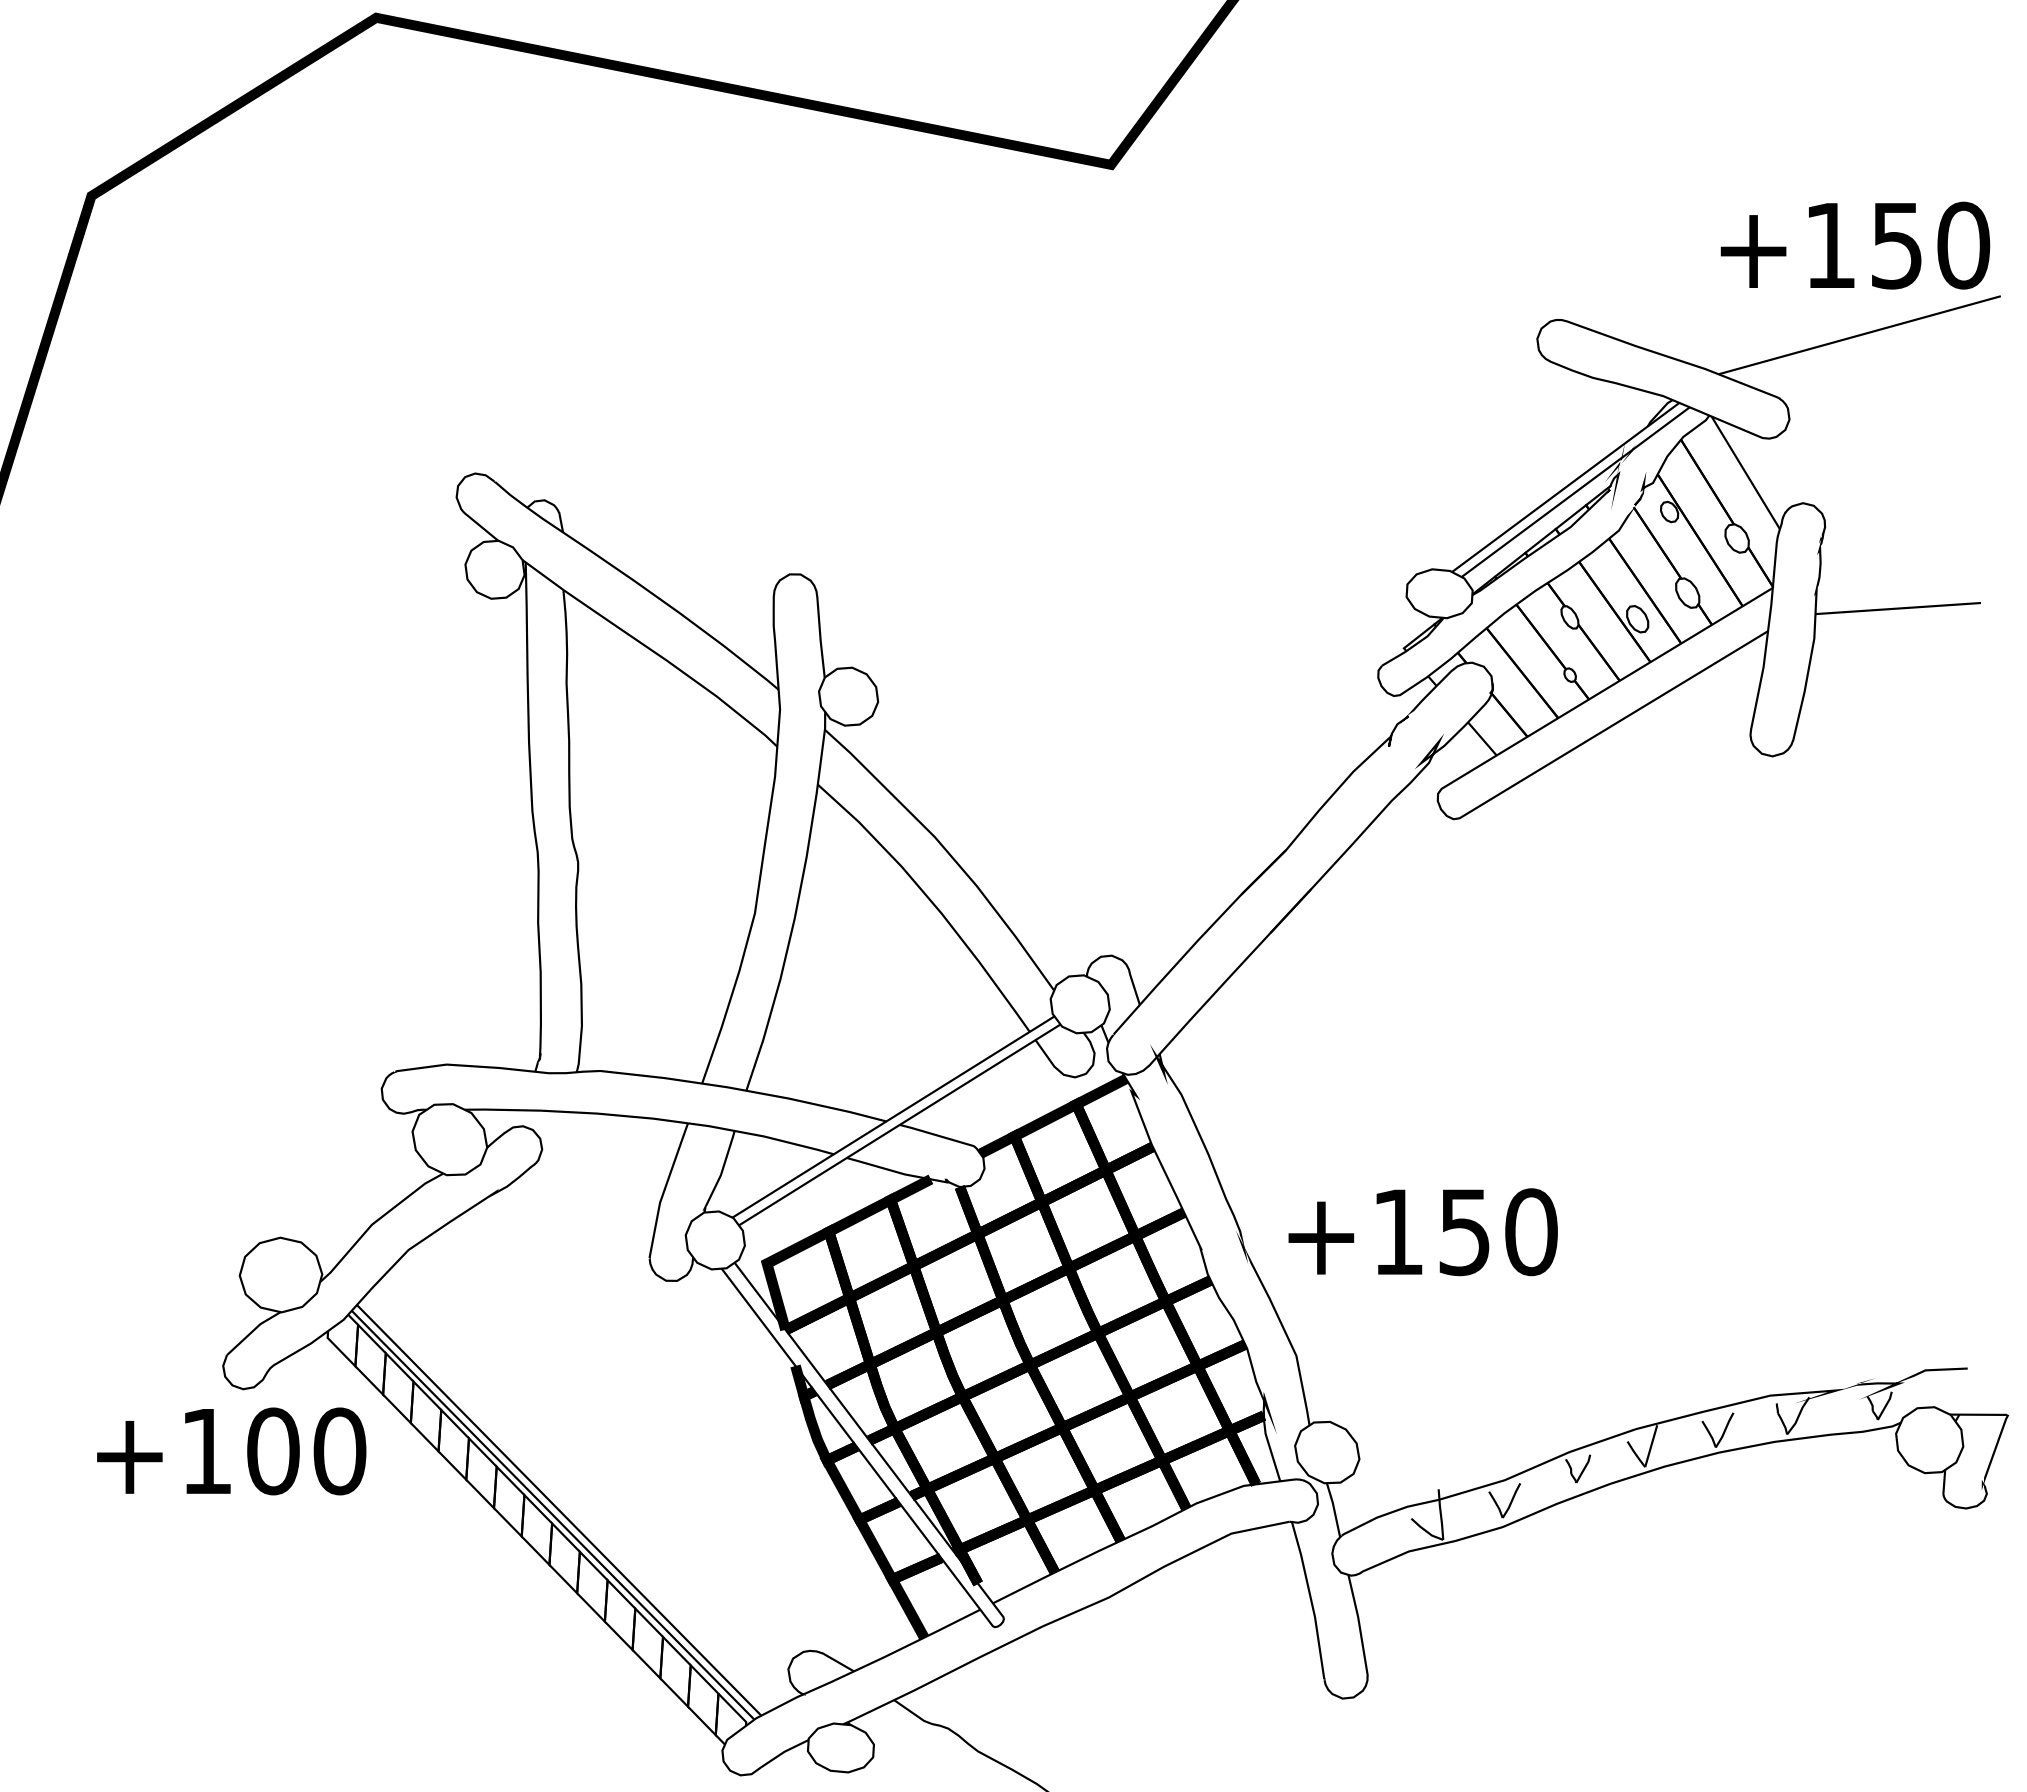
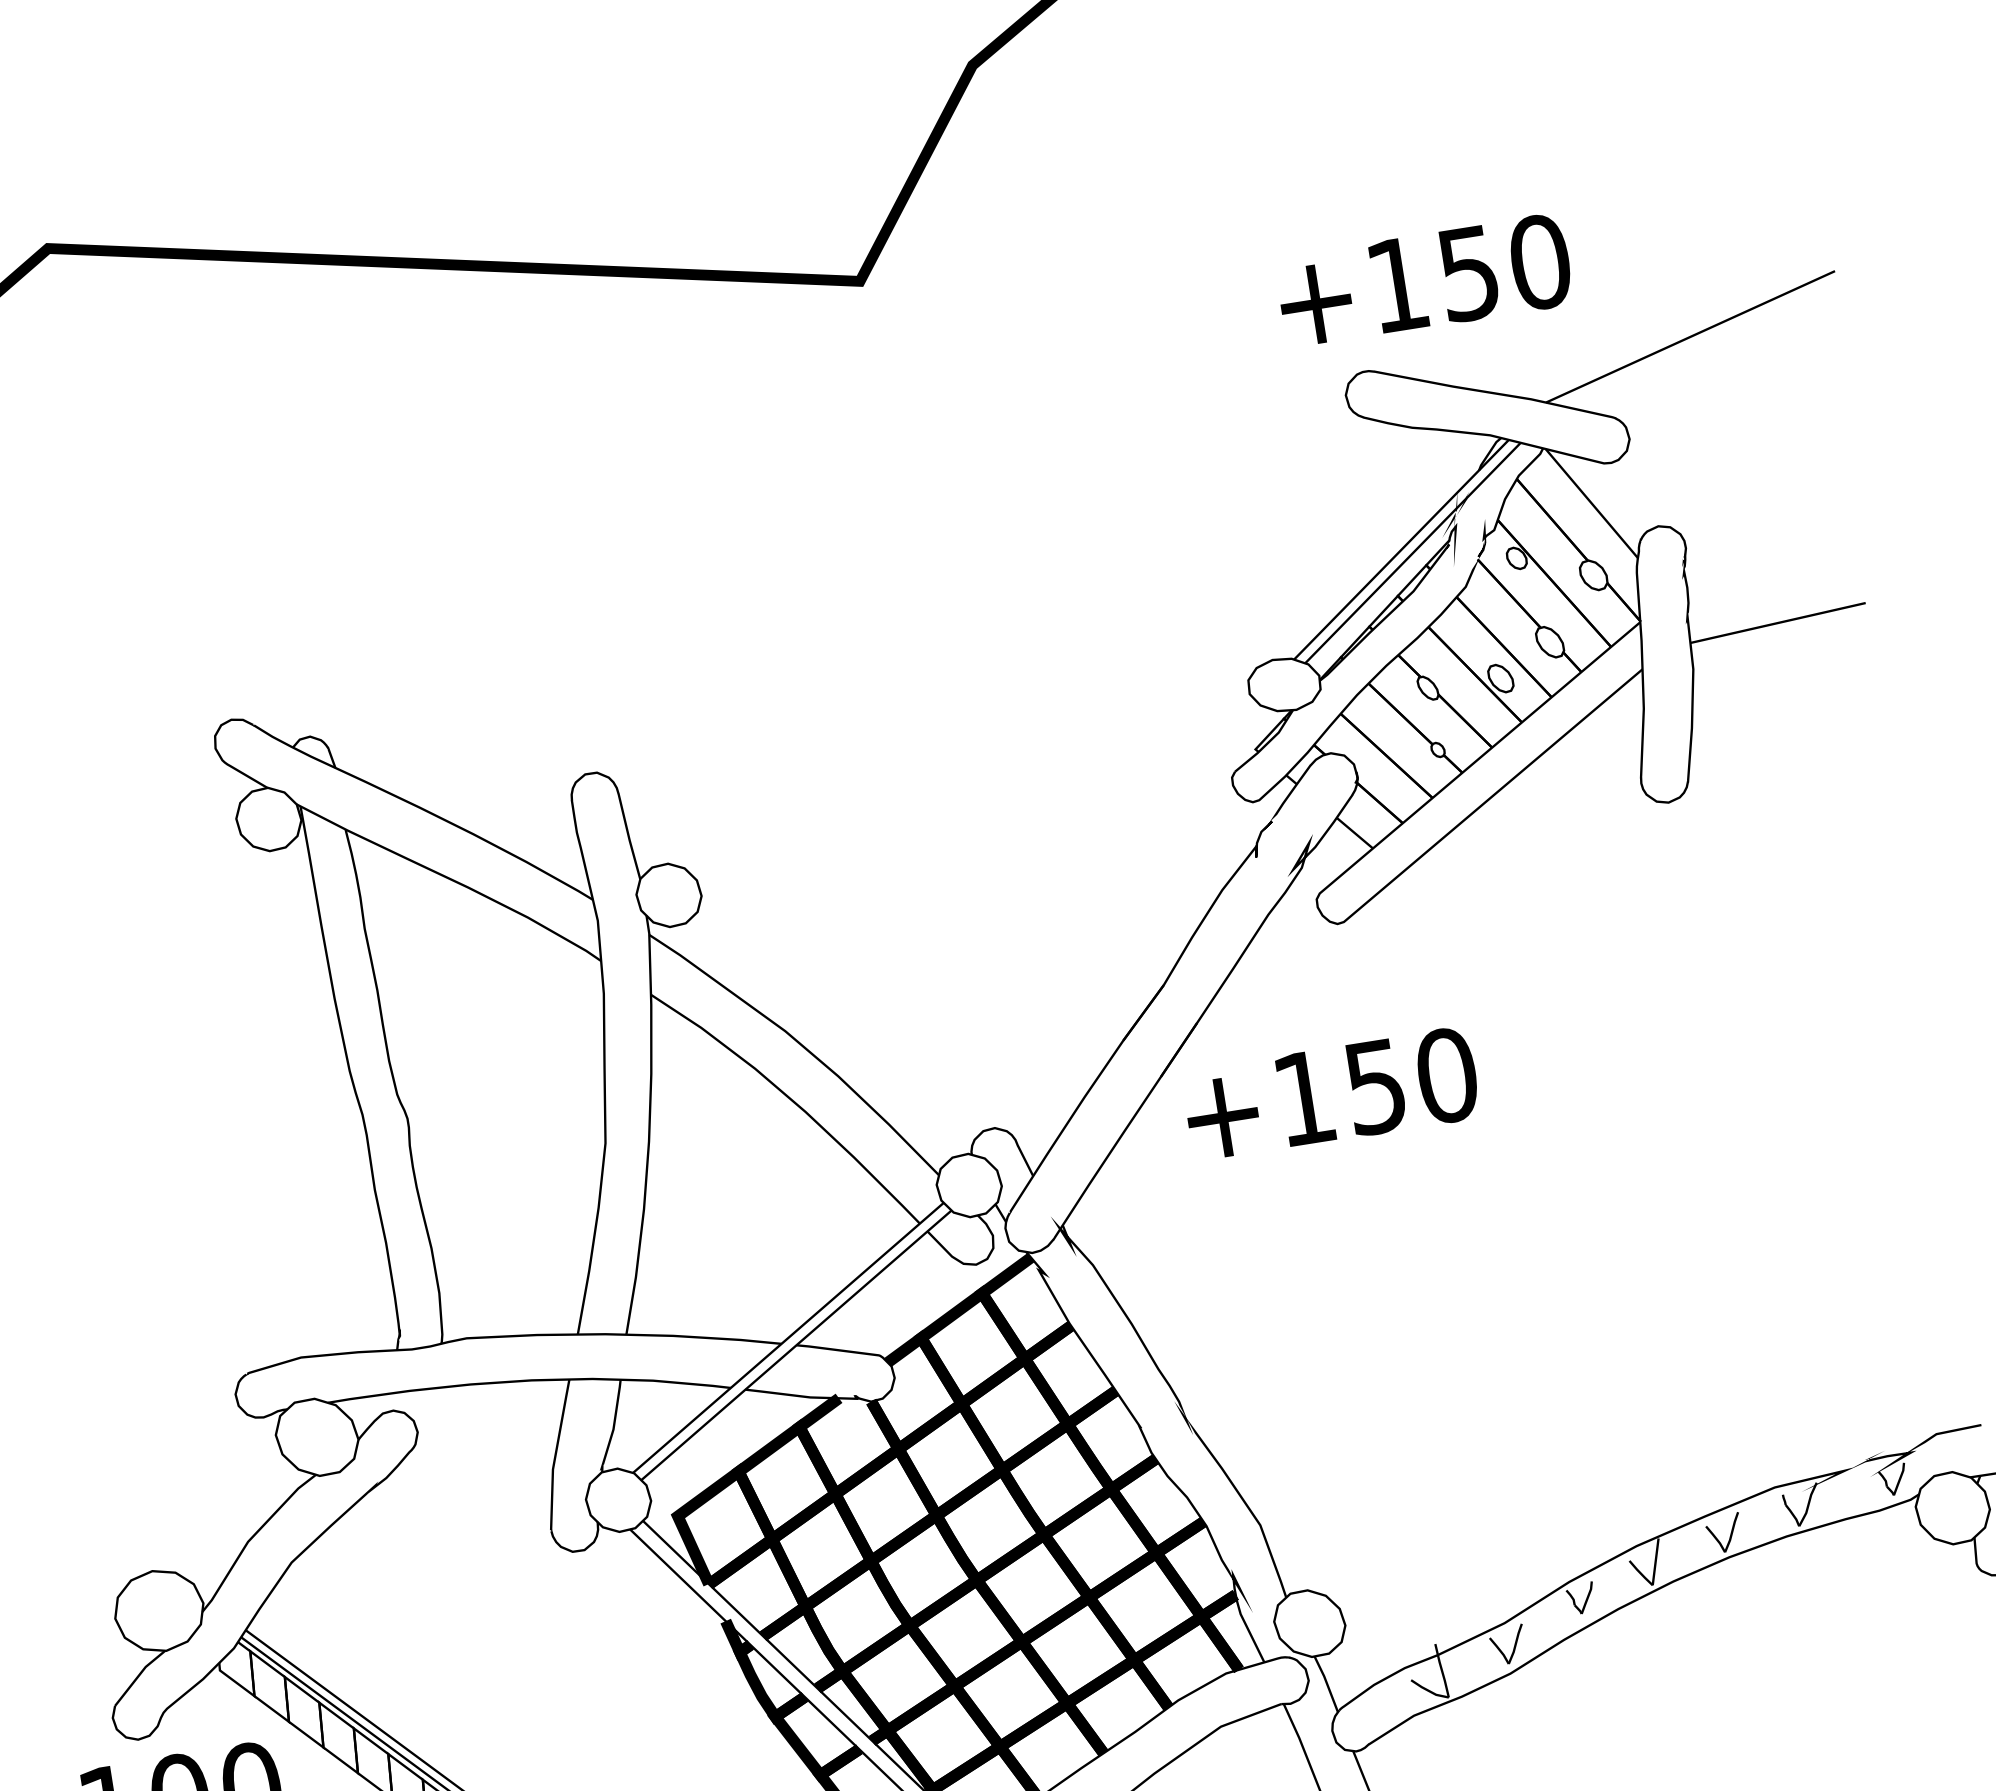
text: (1855, 245) -> (1424, 280), moved
text: (1422, 1232) -> (1330, 1094), moved

